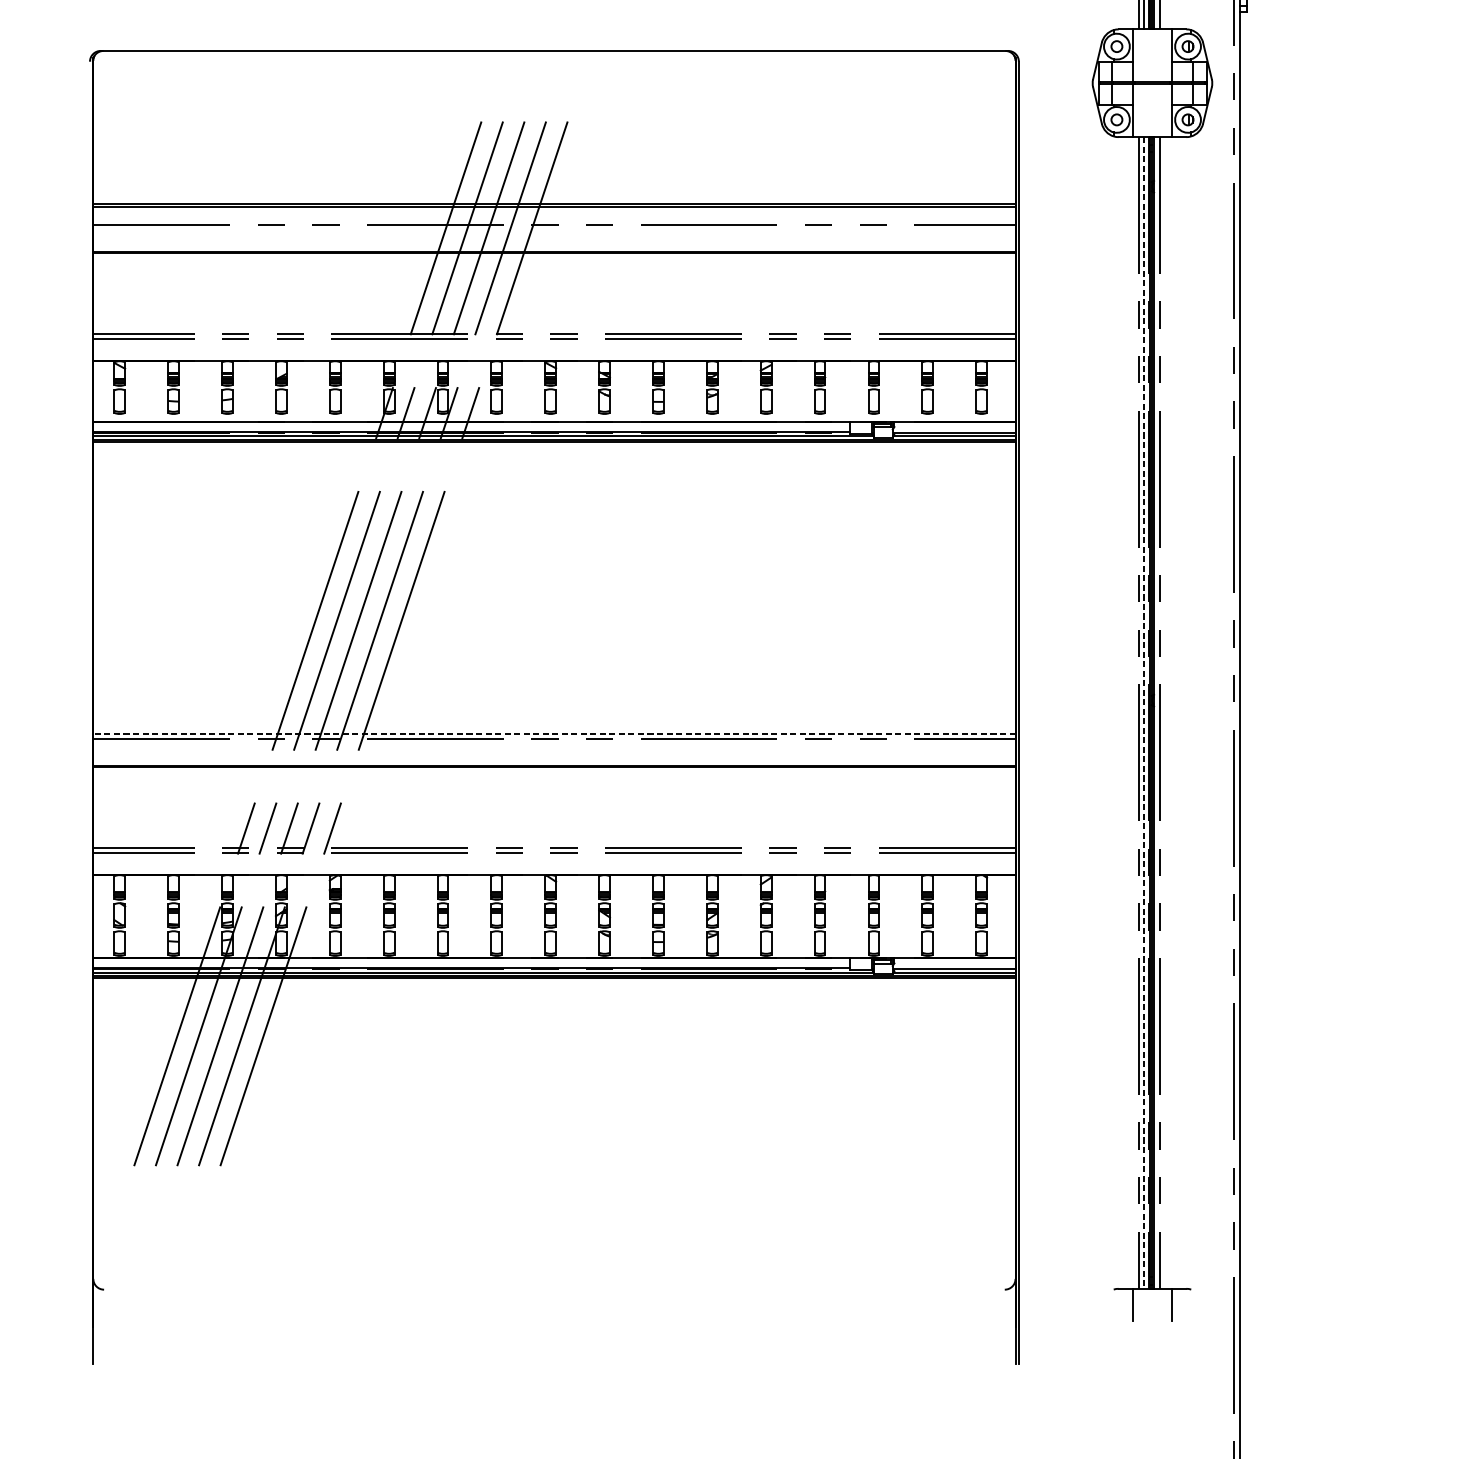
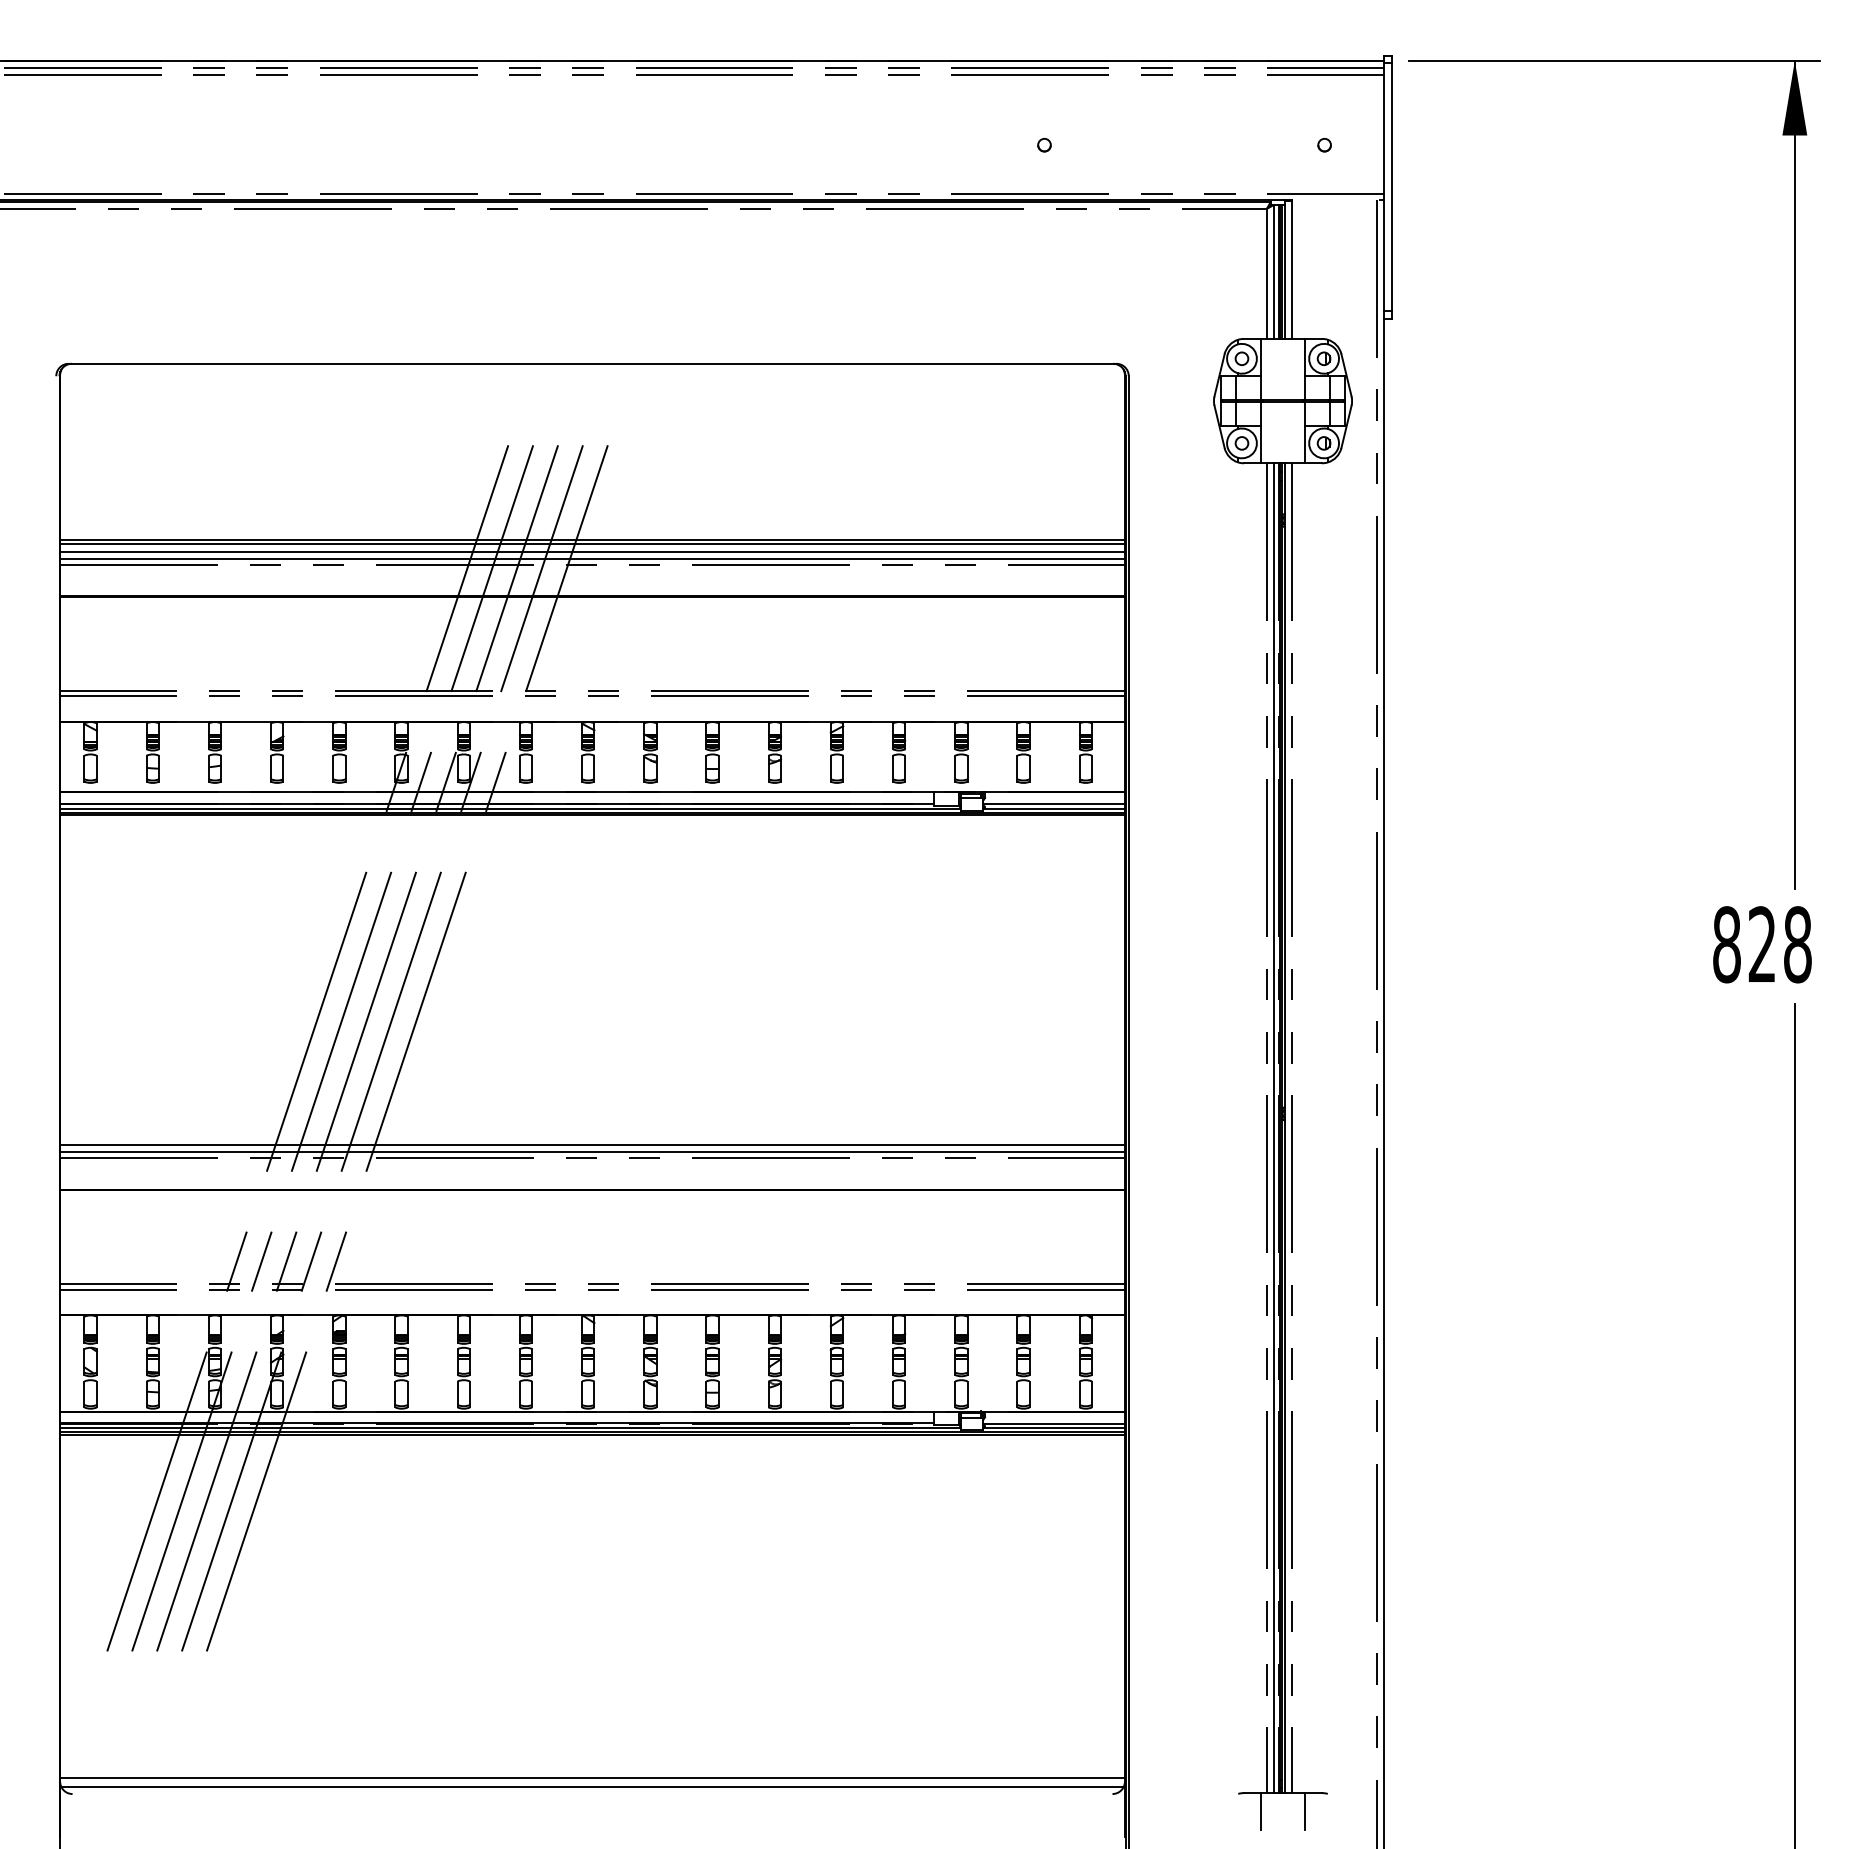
line: (554, 213) -> (592, 551), added
line: (554, 219) -> (592, 558), added
line: (1144, 713) -> (1273, 1128), dashed -> solid
line: (554, 727) -> (592, 1145), added
line: (554, 733) -> (592, 1151), dashed -> solid
line: (554, 1276) -> (592, 1778), added
line: (554, 1284) -> (592, 1787), added

